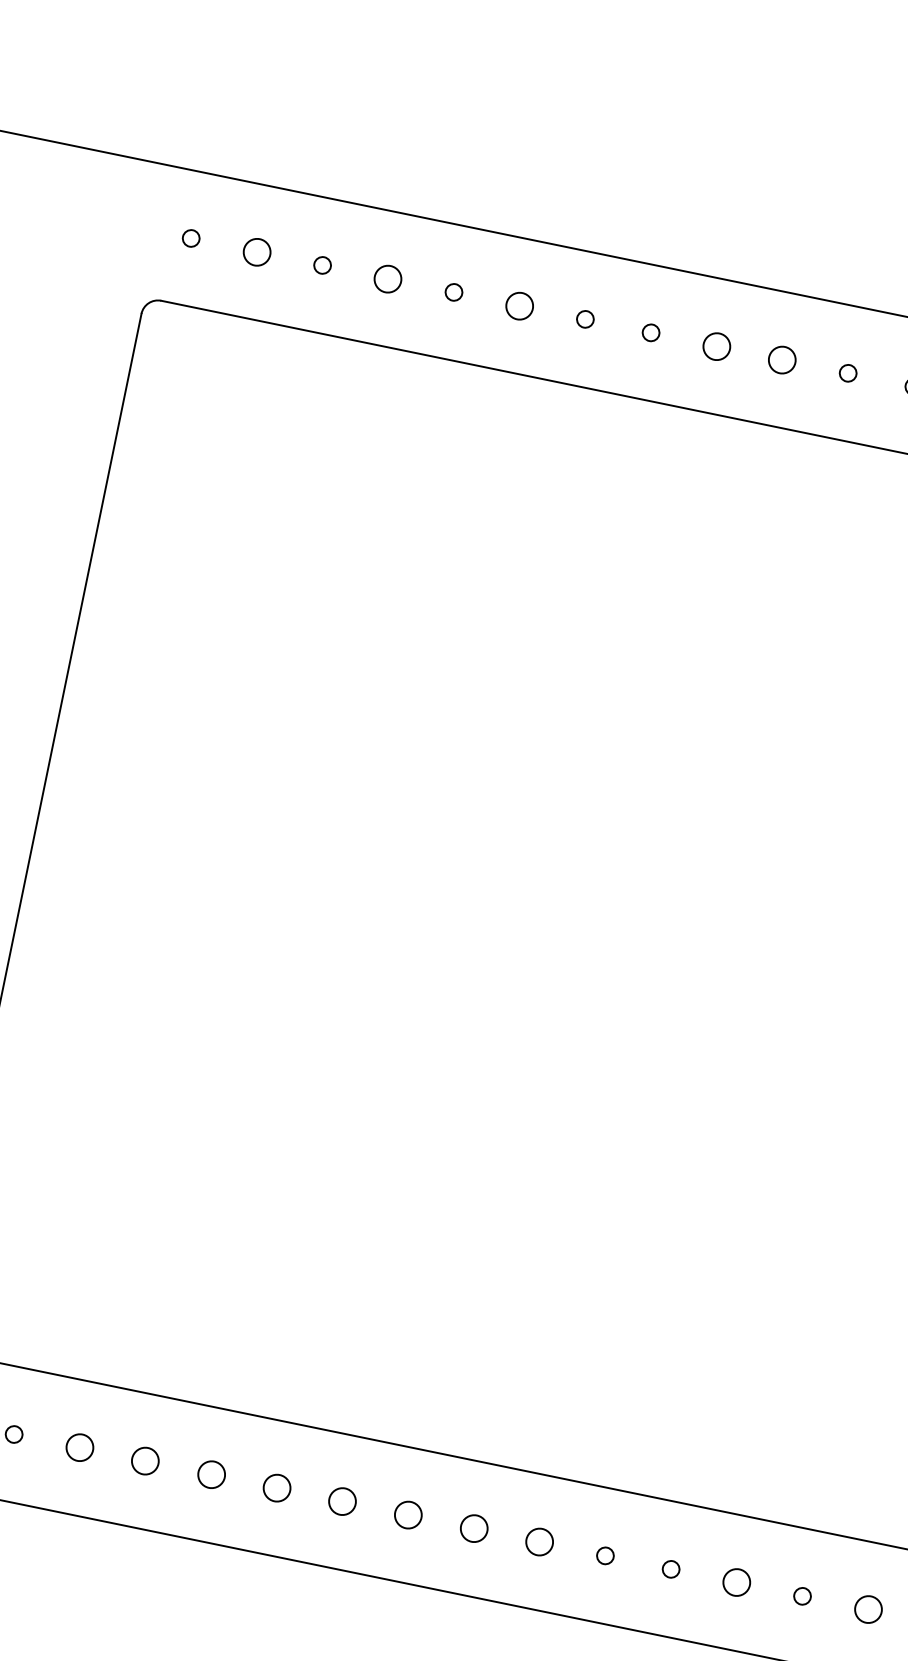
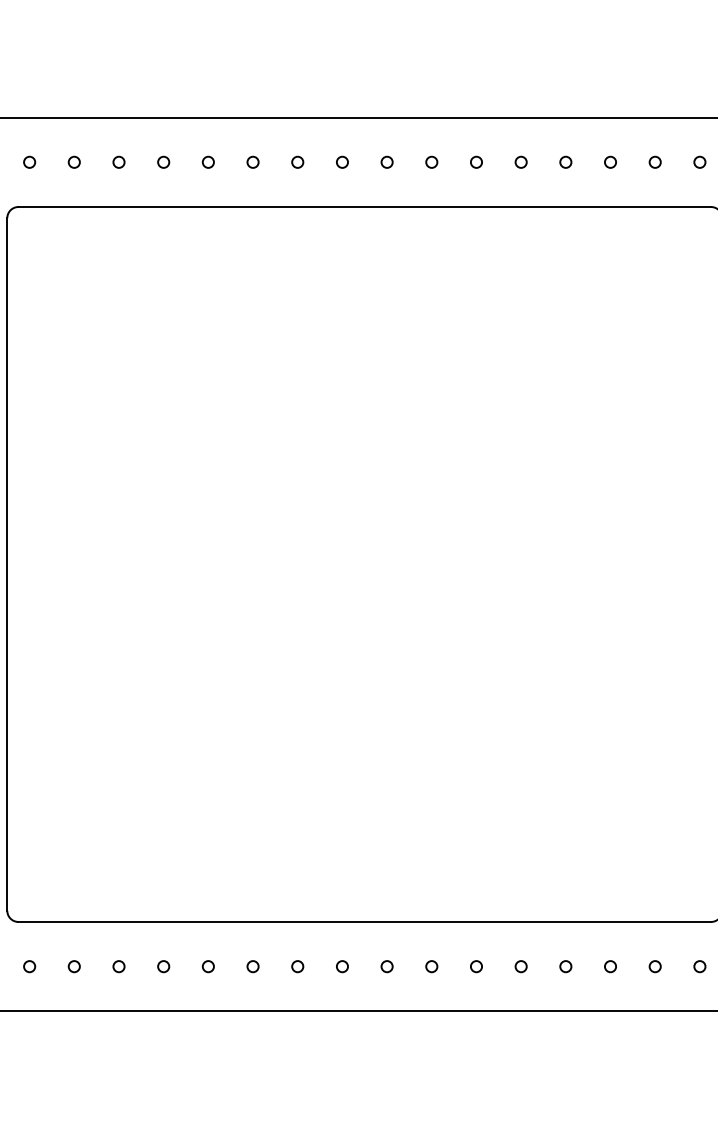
circle: (255, 250) -> (73, 161), size x0.62
circle: (388, 277) -> (163, 161), size x0.62
circle: (519, 304) -> (252, 161), size x0.62
circle: (716, 344) -> (386, 161), size x0.62
circle: (782, 358) -> (431, 161), size x0.62
circle: (79, 1447) -> (118, 966), size x0.62
circle: (145, 1461) -> (163, 966), size x0.62
circle: (210, 1474) -> (207, 966), size x0.62
circle: (276, 1488) -> (252, 966), size x0.62
circle: (342, 1501) -> (297, 966), size x0.62
circle: (408, 1515) -> (342, 966), size x0.62
circle: (473, 1528) -> (386, 966), size x0.62
circle: (539, 1542) -> (431, 966), size x0.62
circle: (736, 1582) -> (565, 966), size x0.62
circle: (867, 1609) -> (654, 966), size x0.62

